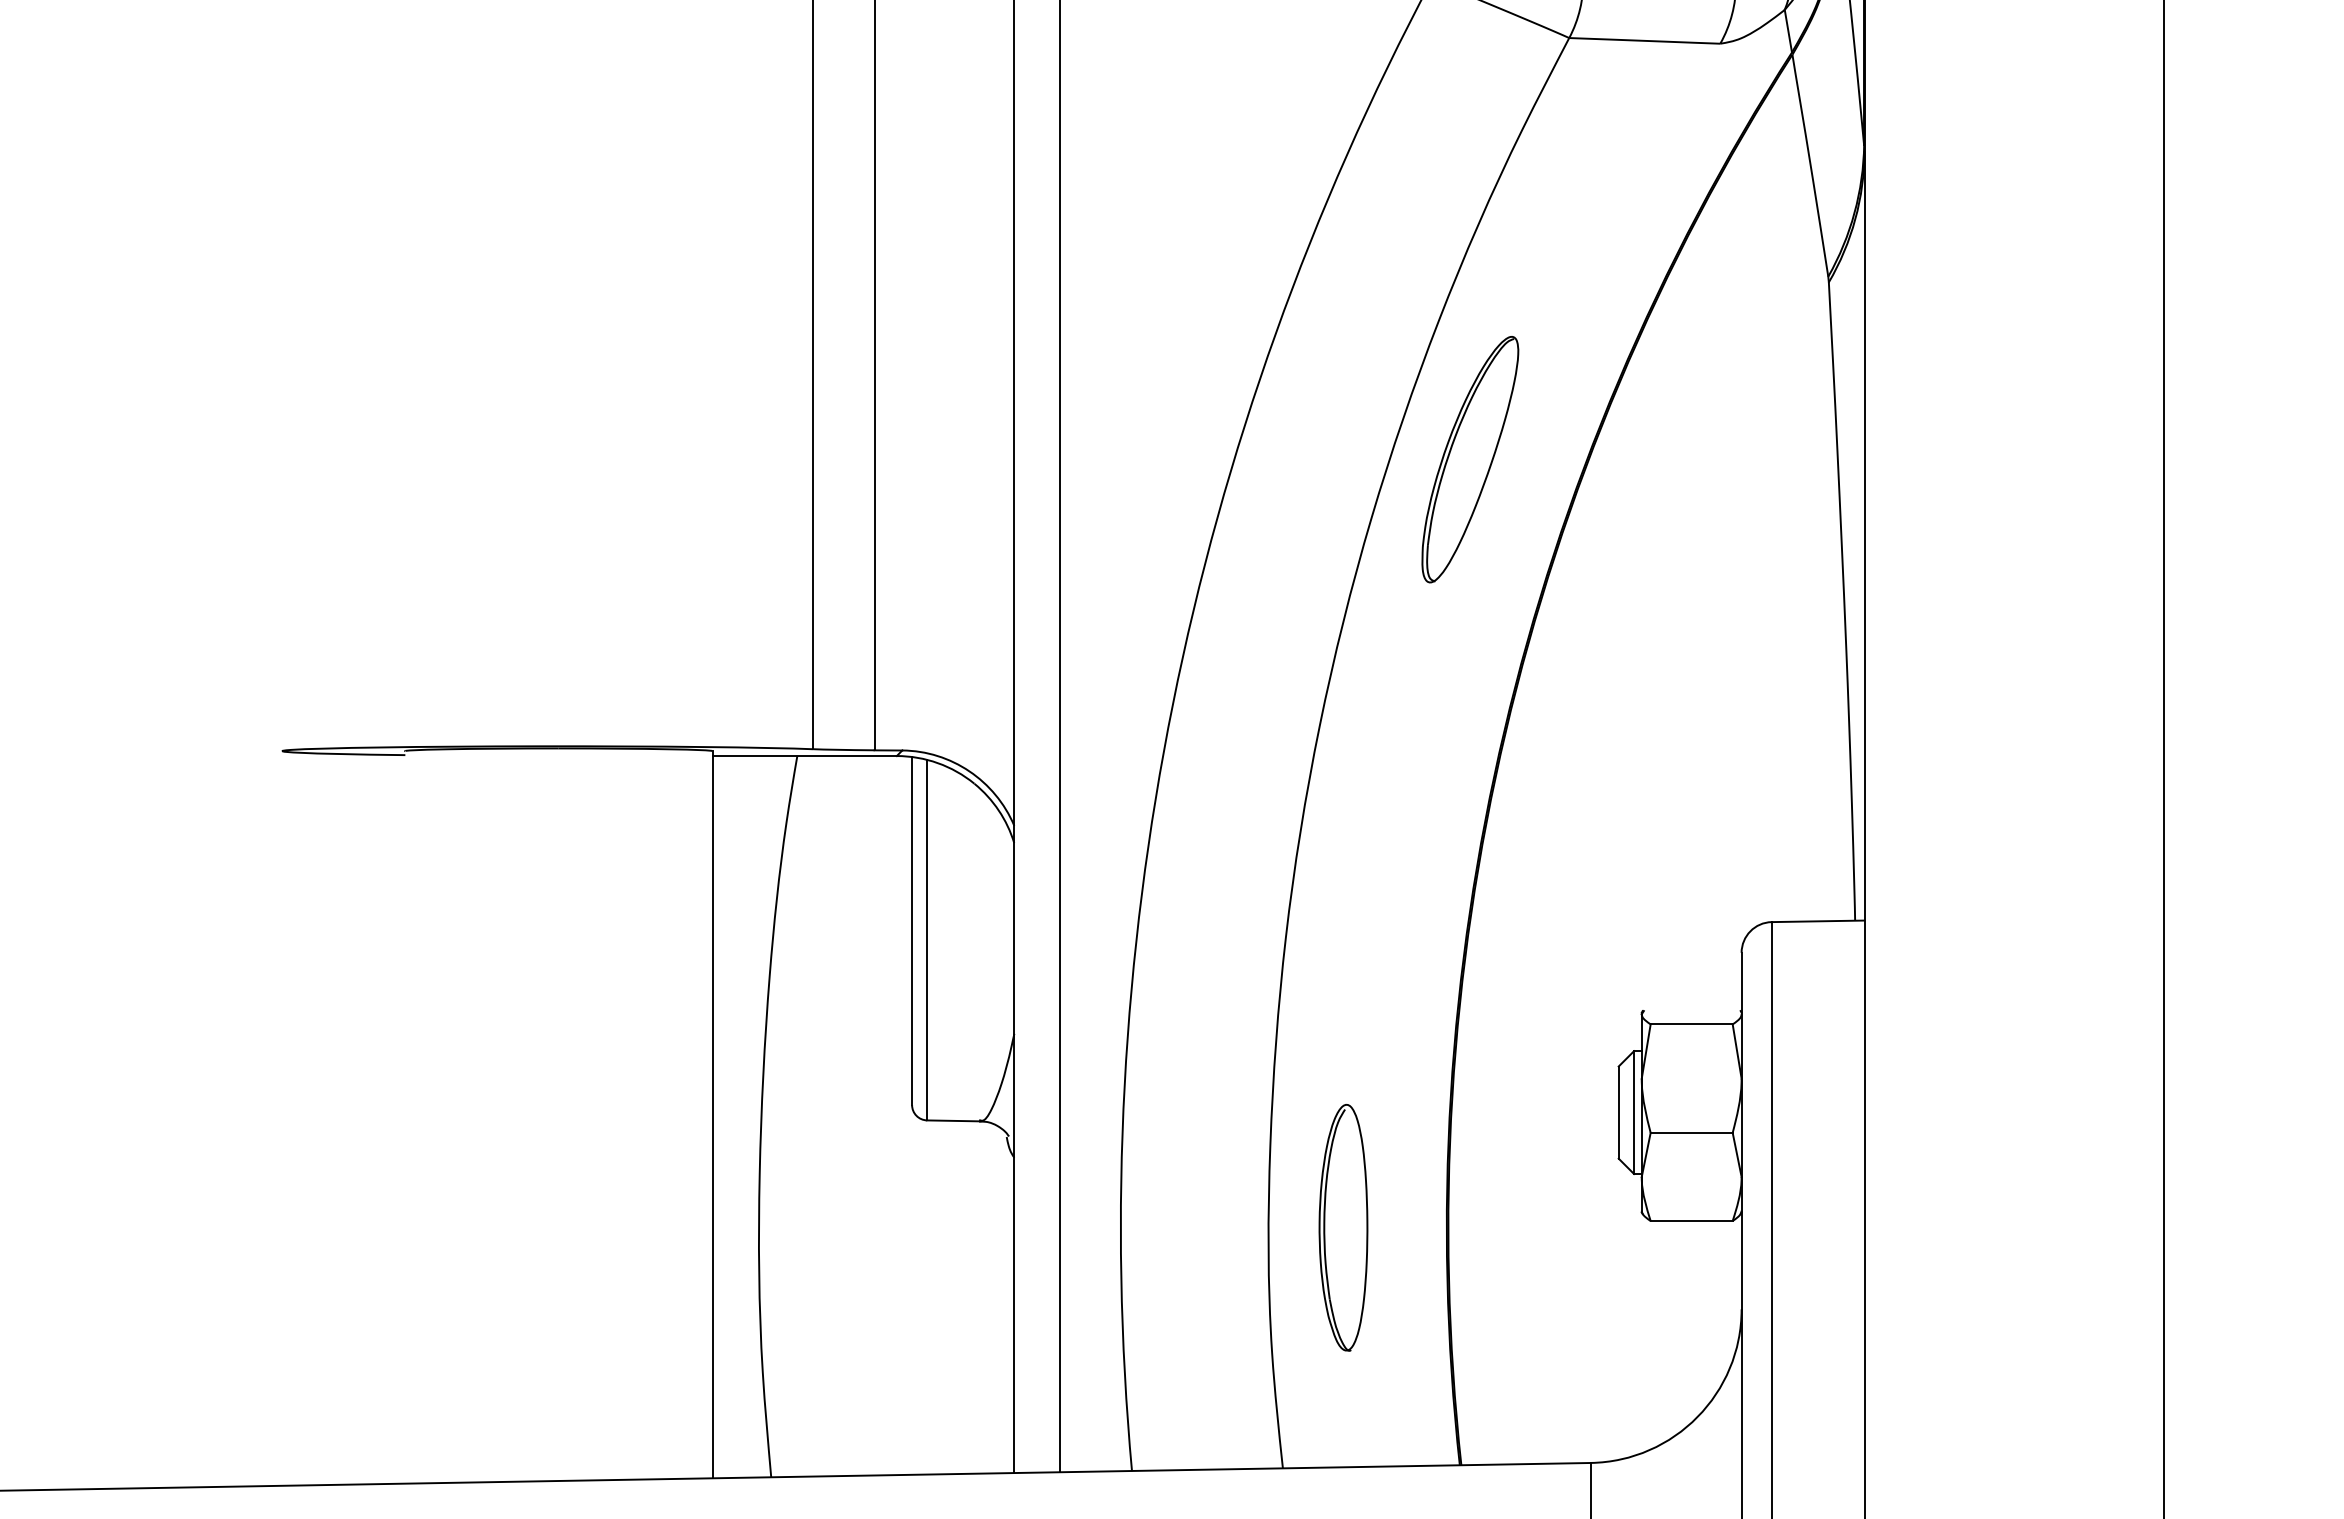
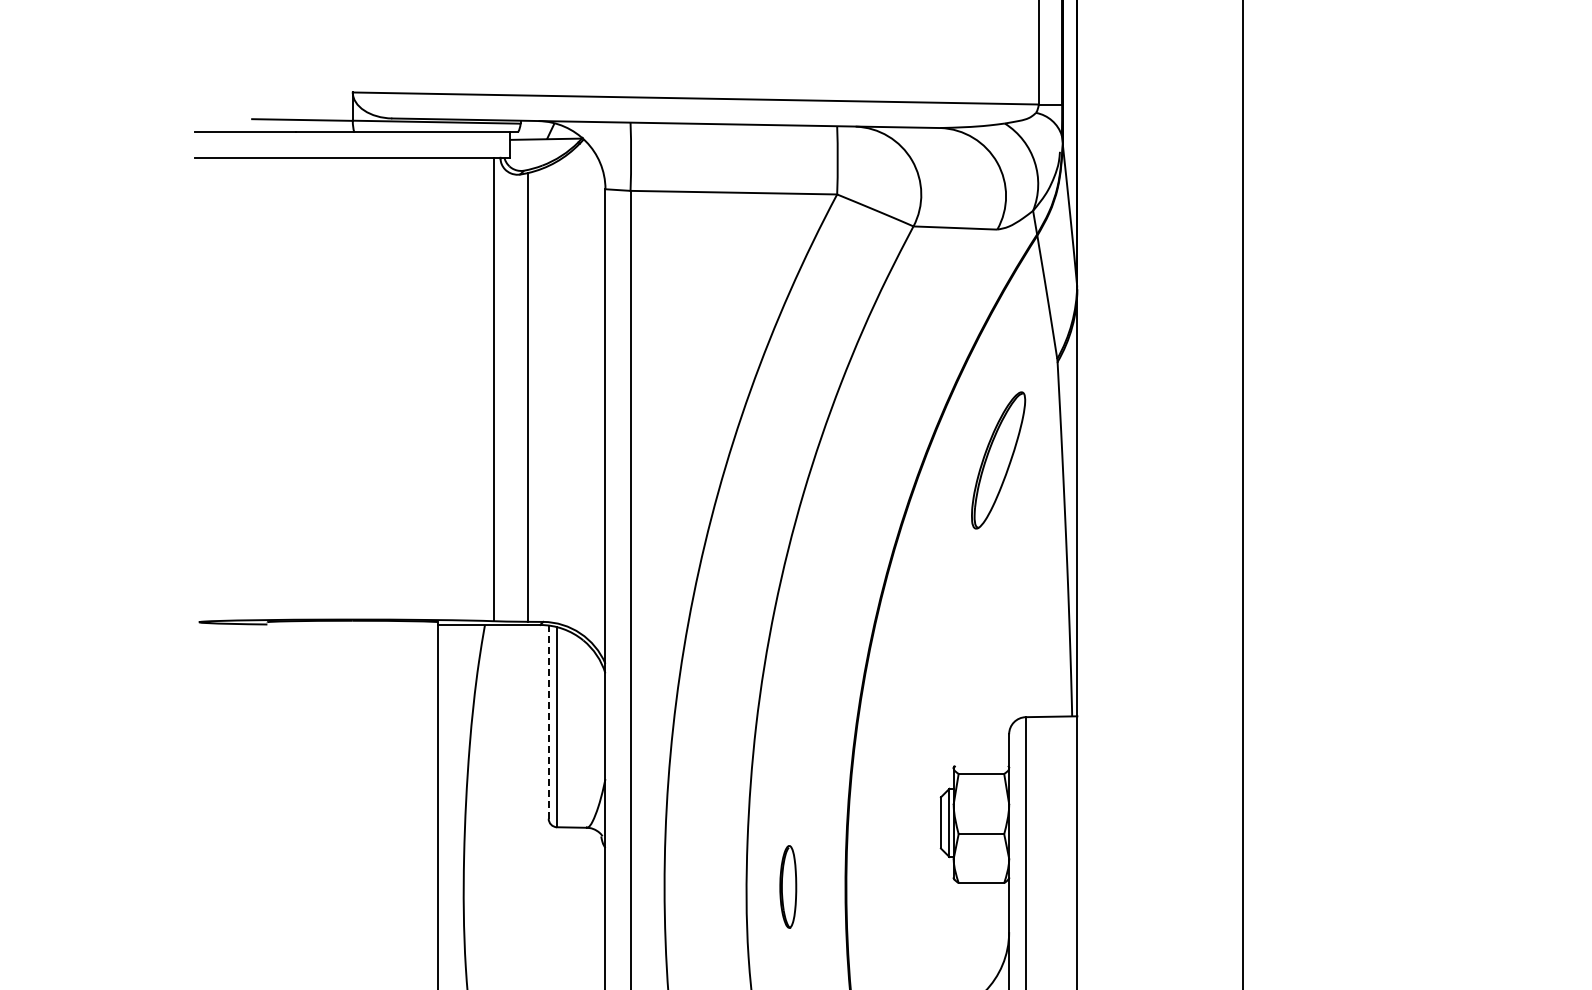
part: (1470, 459) -> (998, 460), moved
line: (911, 931) -> (548, 722), solid -> dashed
part: (1344, 1227) -> (788, 886), size x0.6

